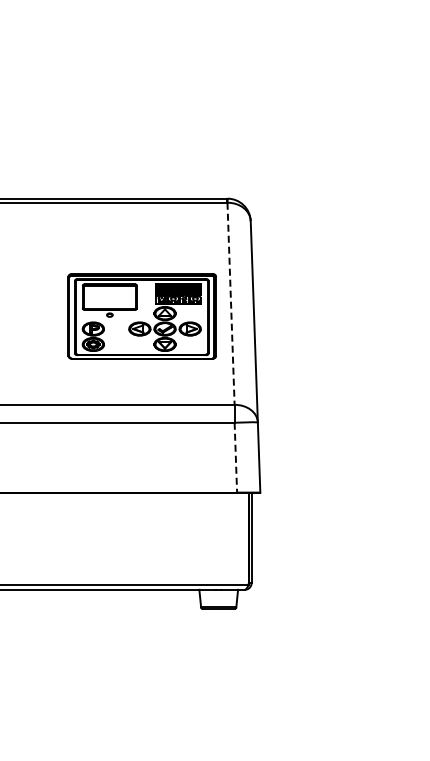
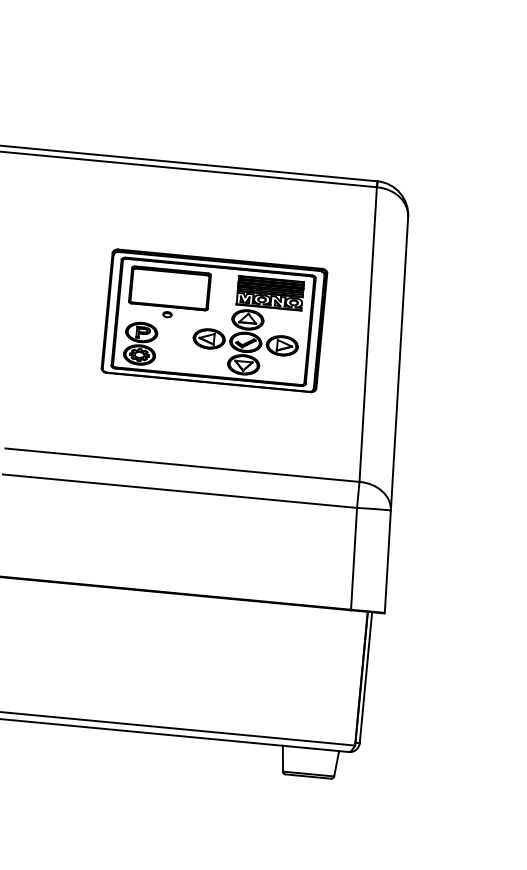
line: (231, 304) -> (368, 335), dashed -> solid
part: (141, 316) -> (213, 320), moved
line: (235, 457) -> (353, 558), dashed -> solid

